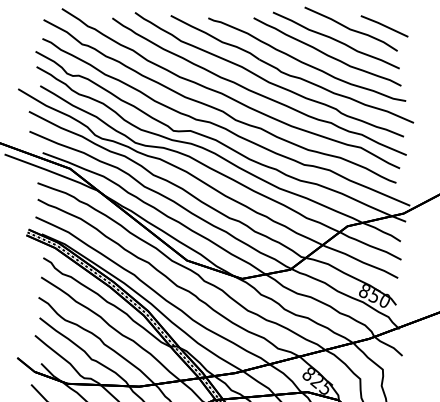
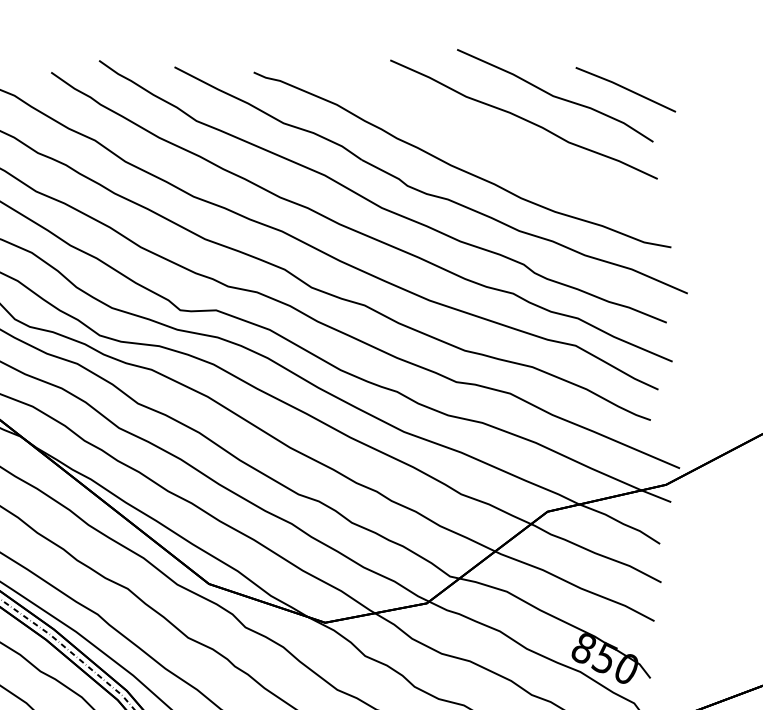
curve: (326, 53) -> (503, 146), removed

